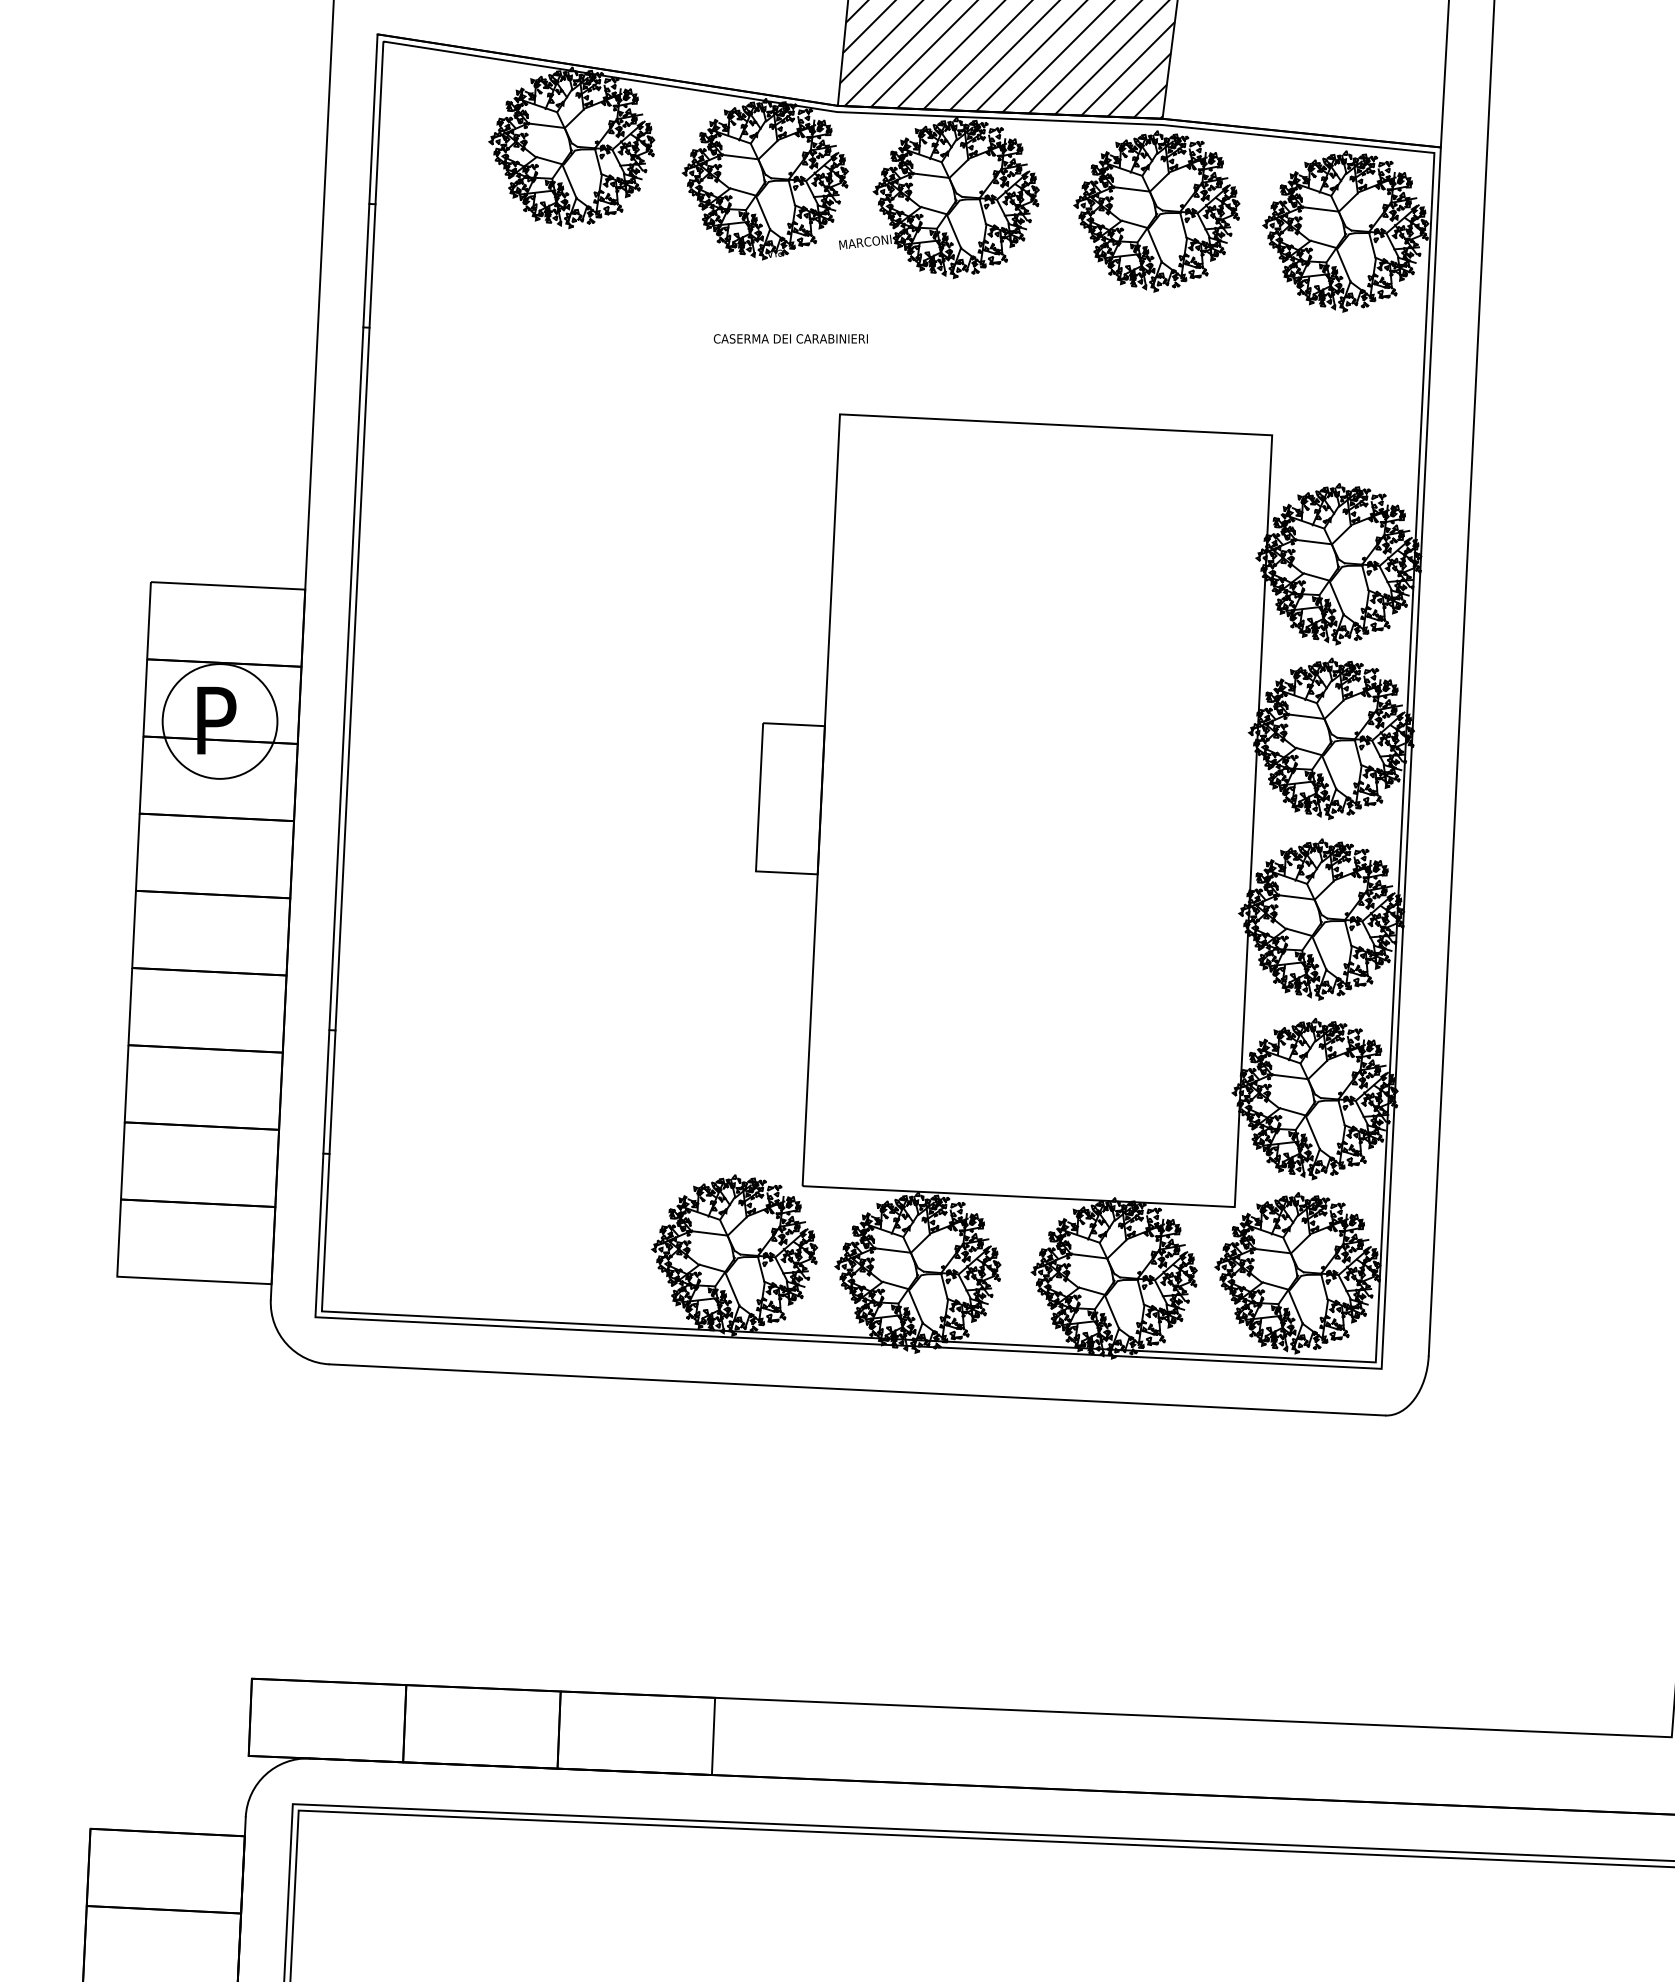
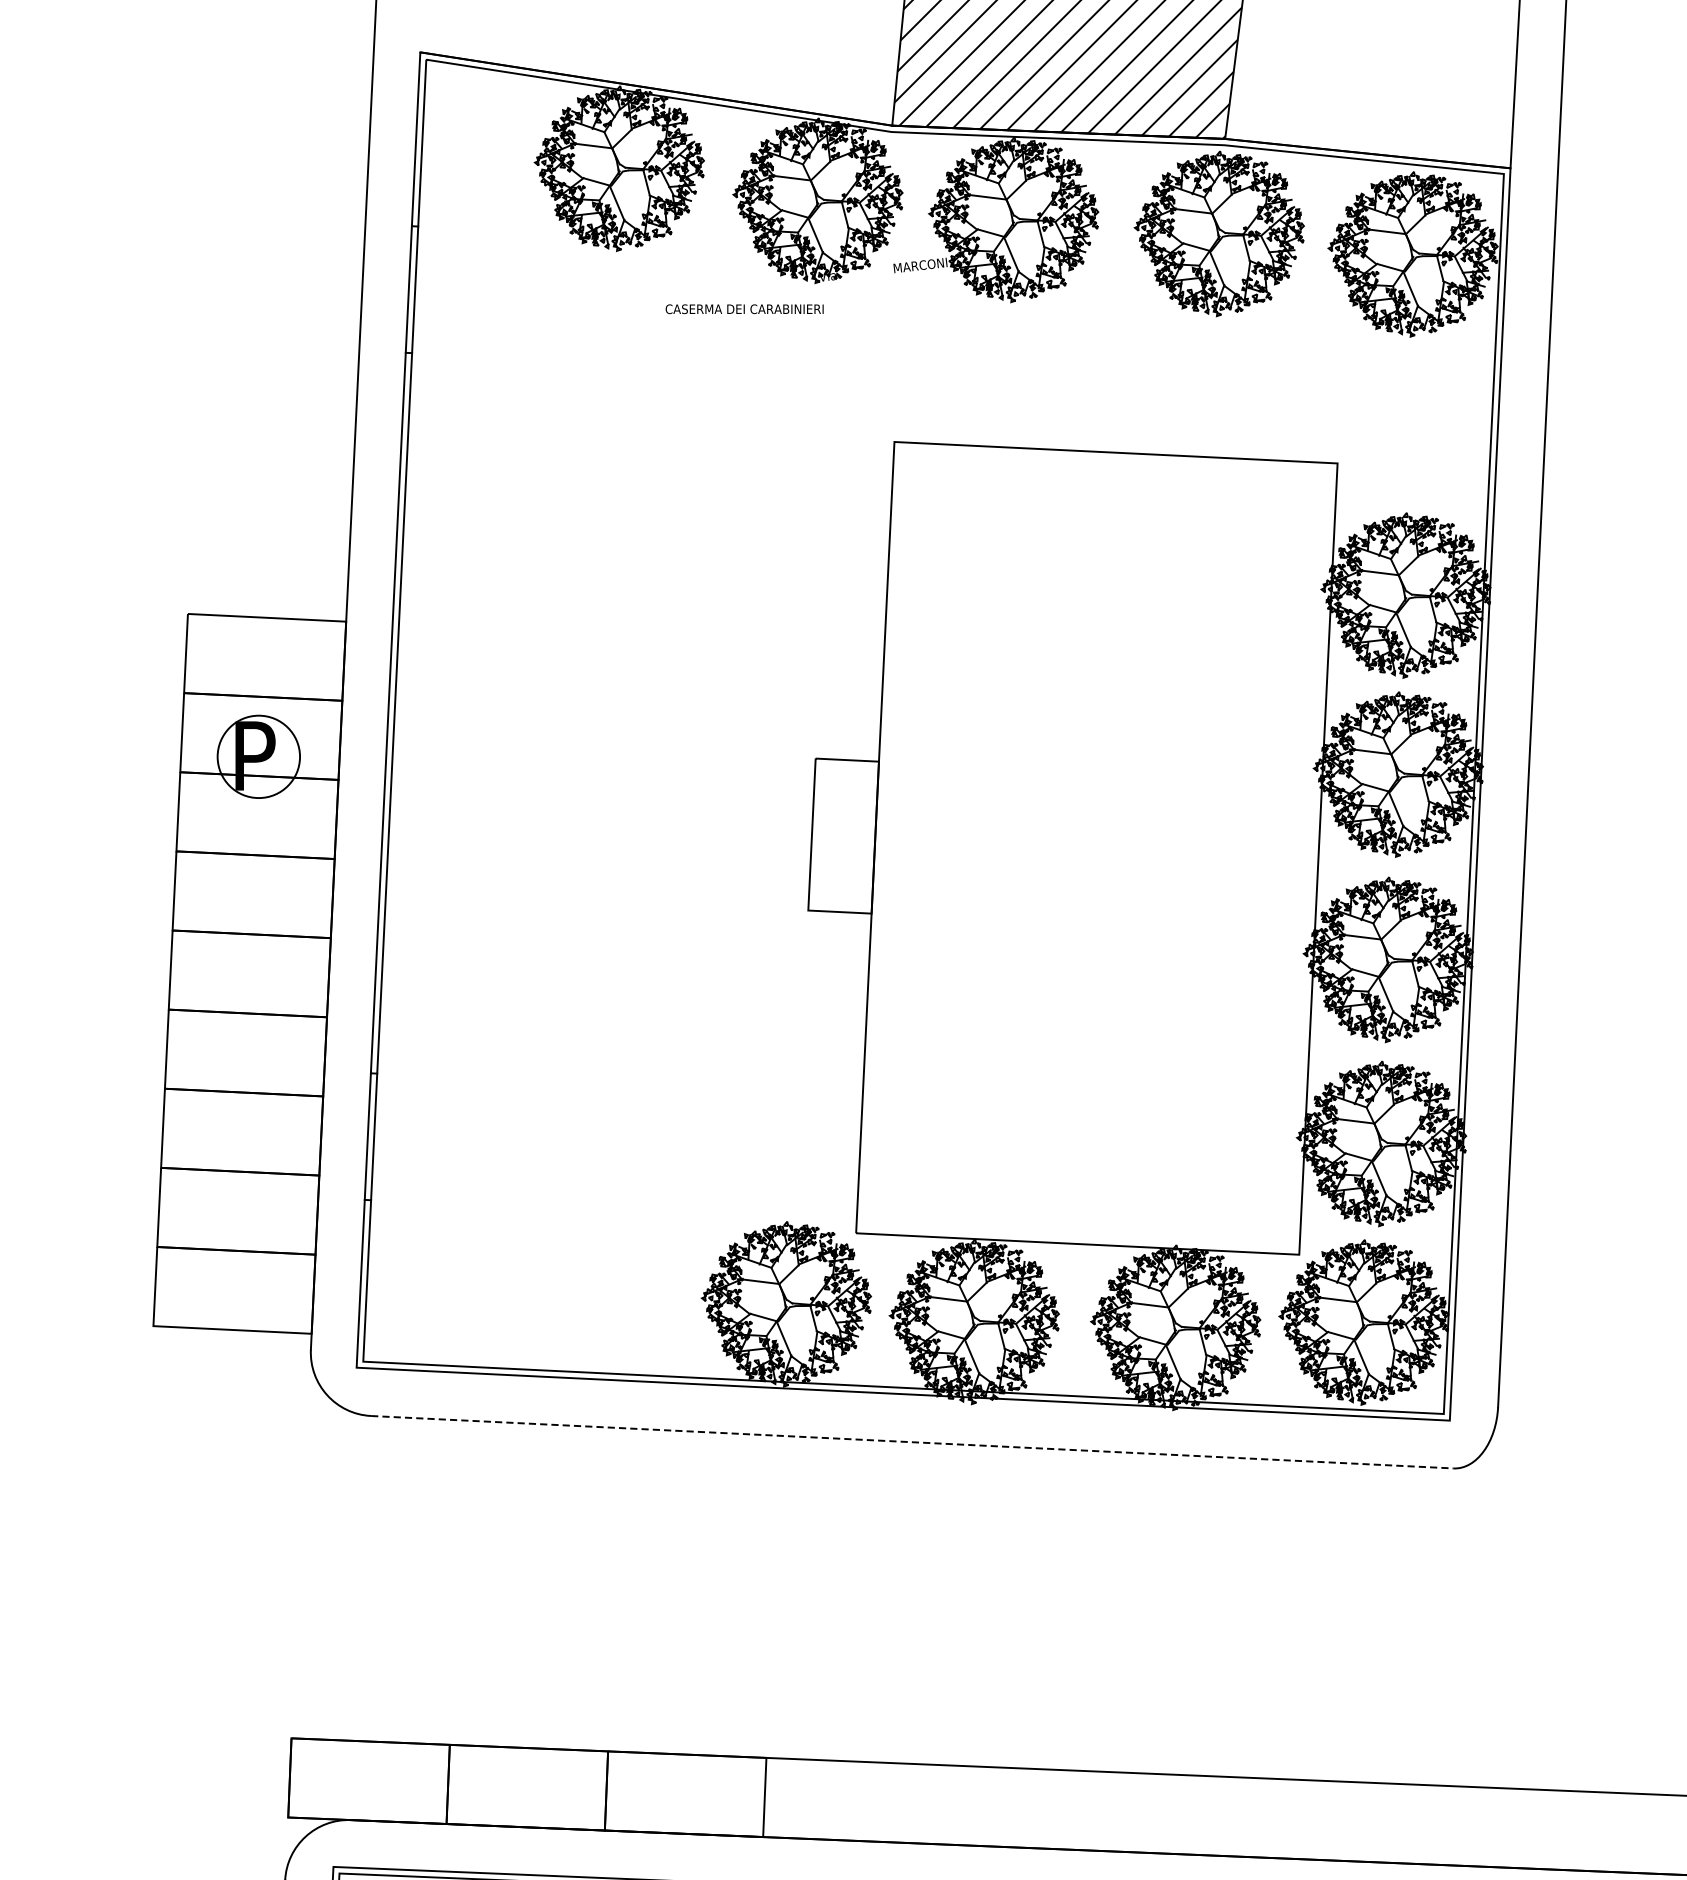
text: (790, 338) -> (744, 308), moved
circle: (219, 721) -> (258, 756), size x0.7
line: (857, 1389) -> (912, 1441), solid -> dashed

